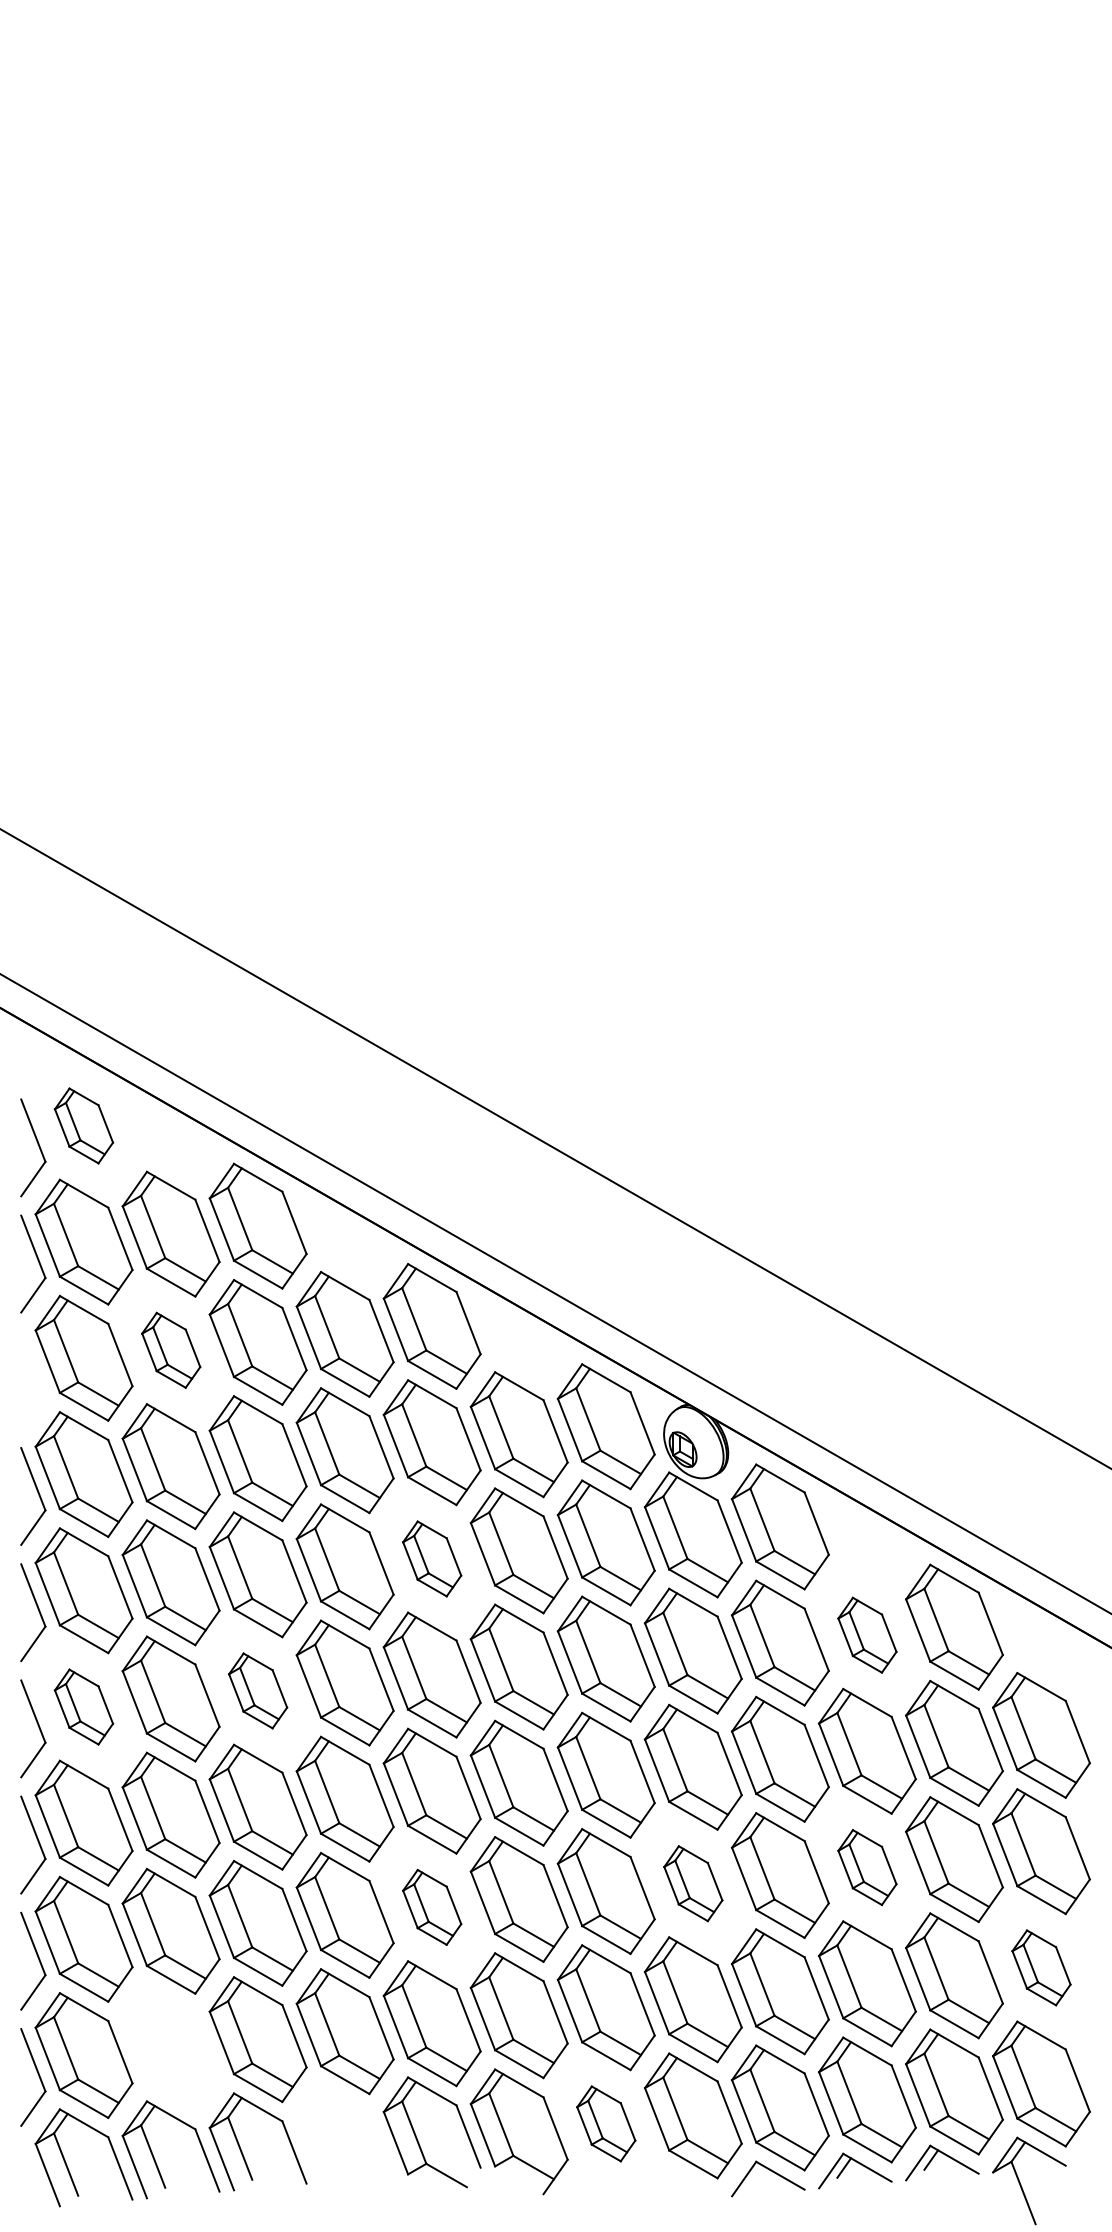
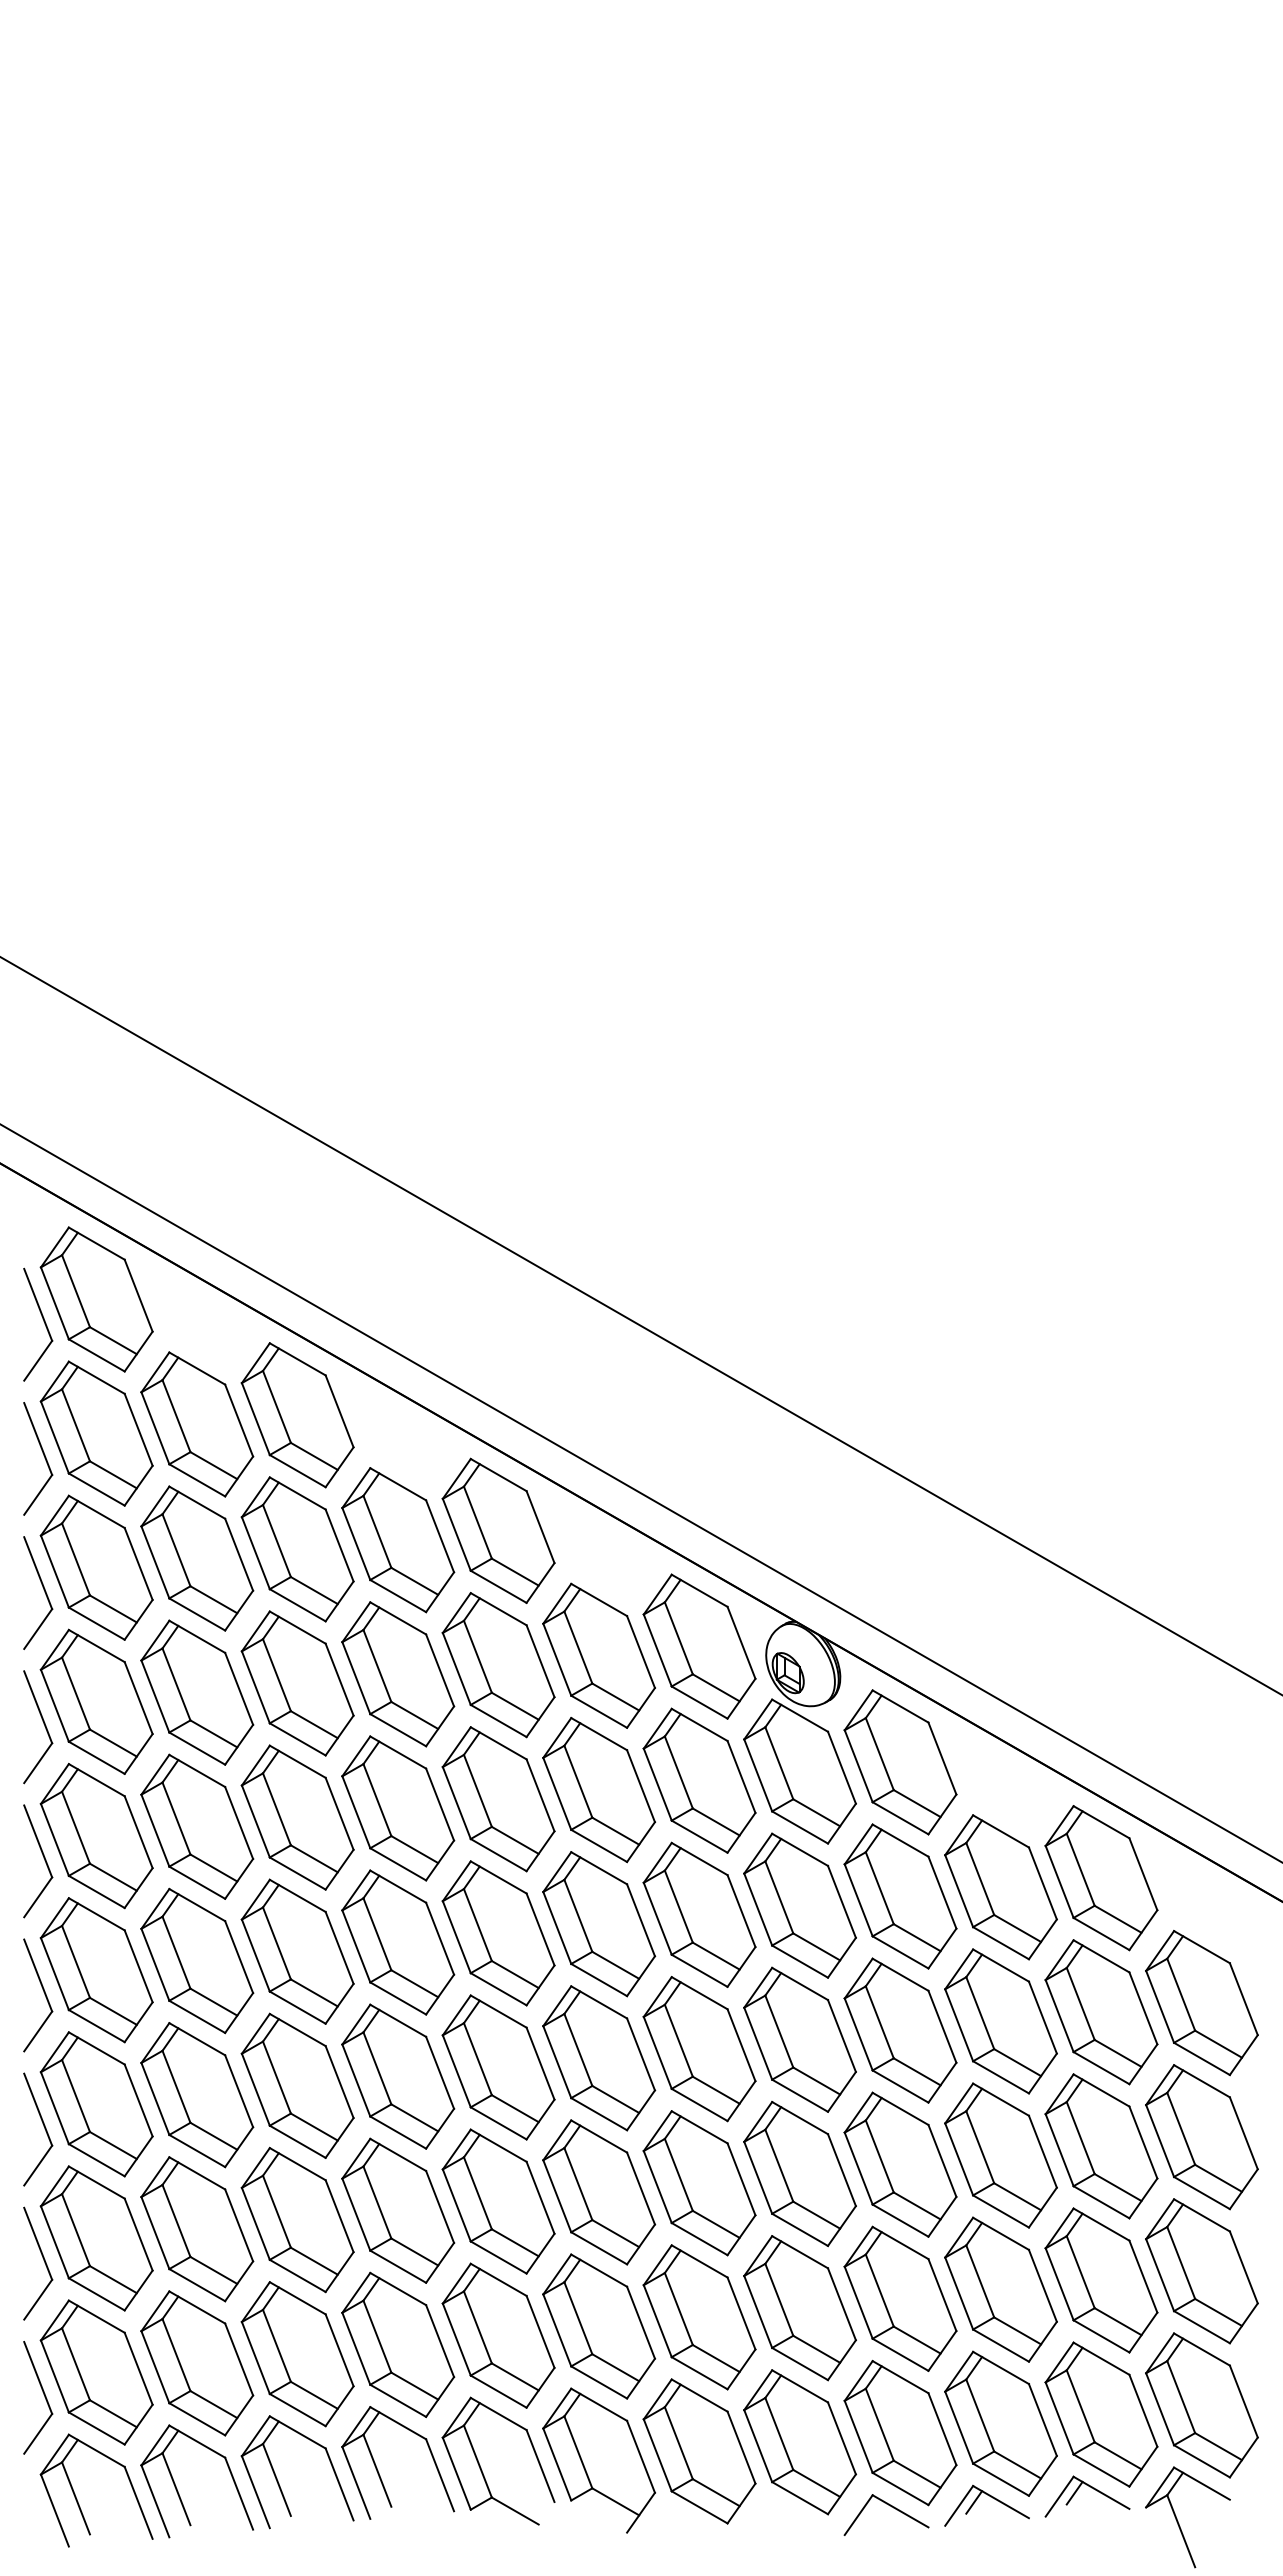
part: (83, 1125) -> (96, 1299), size x1.67
part: (171, 1350) -> (197, 1558), size x1.67
part: (33, 1379) -> (38, 1592), added
part: (432, 1559) -> (498, 1799), size x1.67
part: (867, 1635) -> (1000, 1887), size x1.67
part: (257, 1690) -> (297, 1951), size x1.67
part: (83, 1707) -> (96, 1970), size x1.67
part: (867, 1867) -> (1000, 2155), size x1.67
part: (692, 1883) -> (799, 2174), size x1.67
part: (432, 1907) -> (498, 2201), size x1.67
part: (1041, 1968) -> (1201, 2271), size x1.67
part: (171, 2047) -> (197, 2363), added
part: (606, 2123) -> (699, 2451), size x1.67
part: (329, 2142) -> (379, 2472), added

